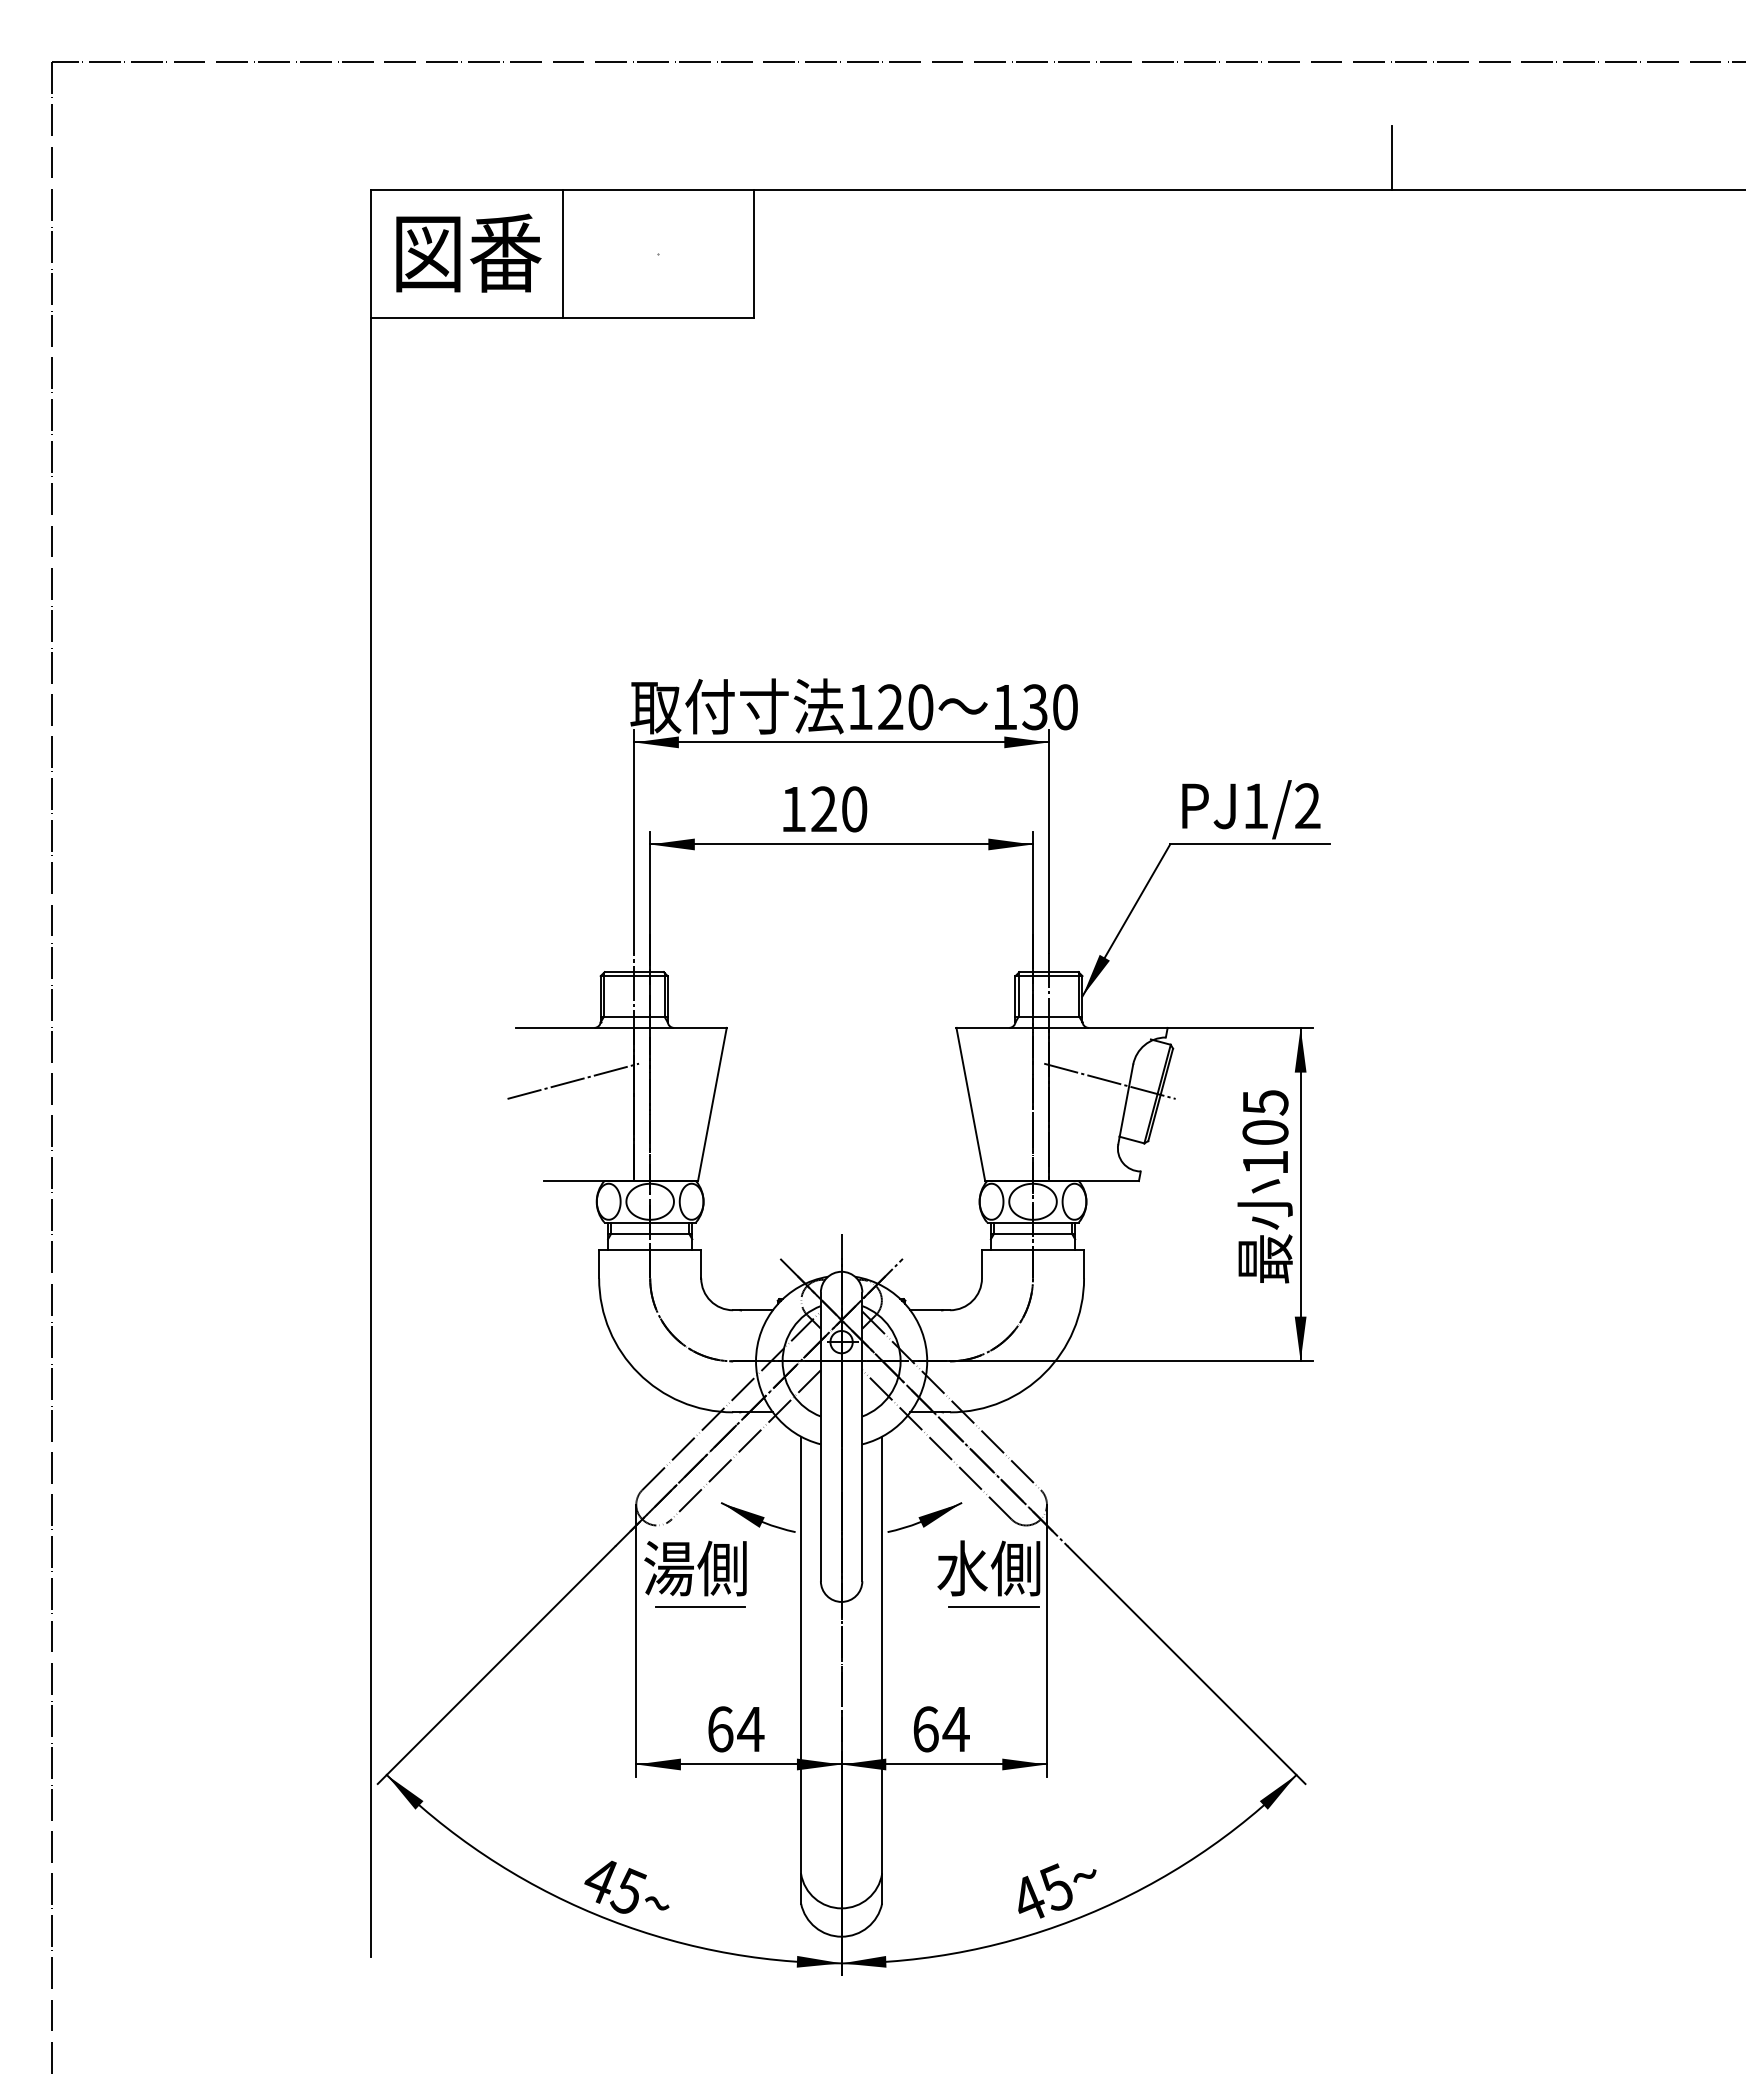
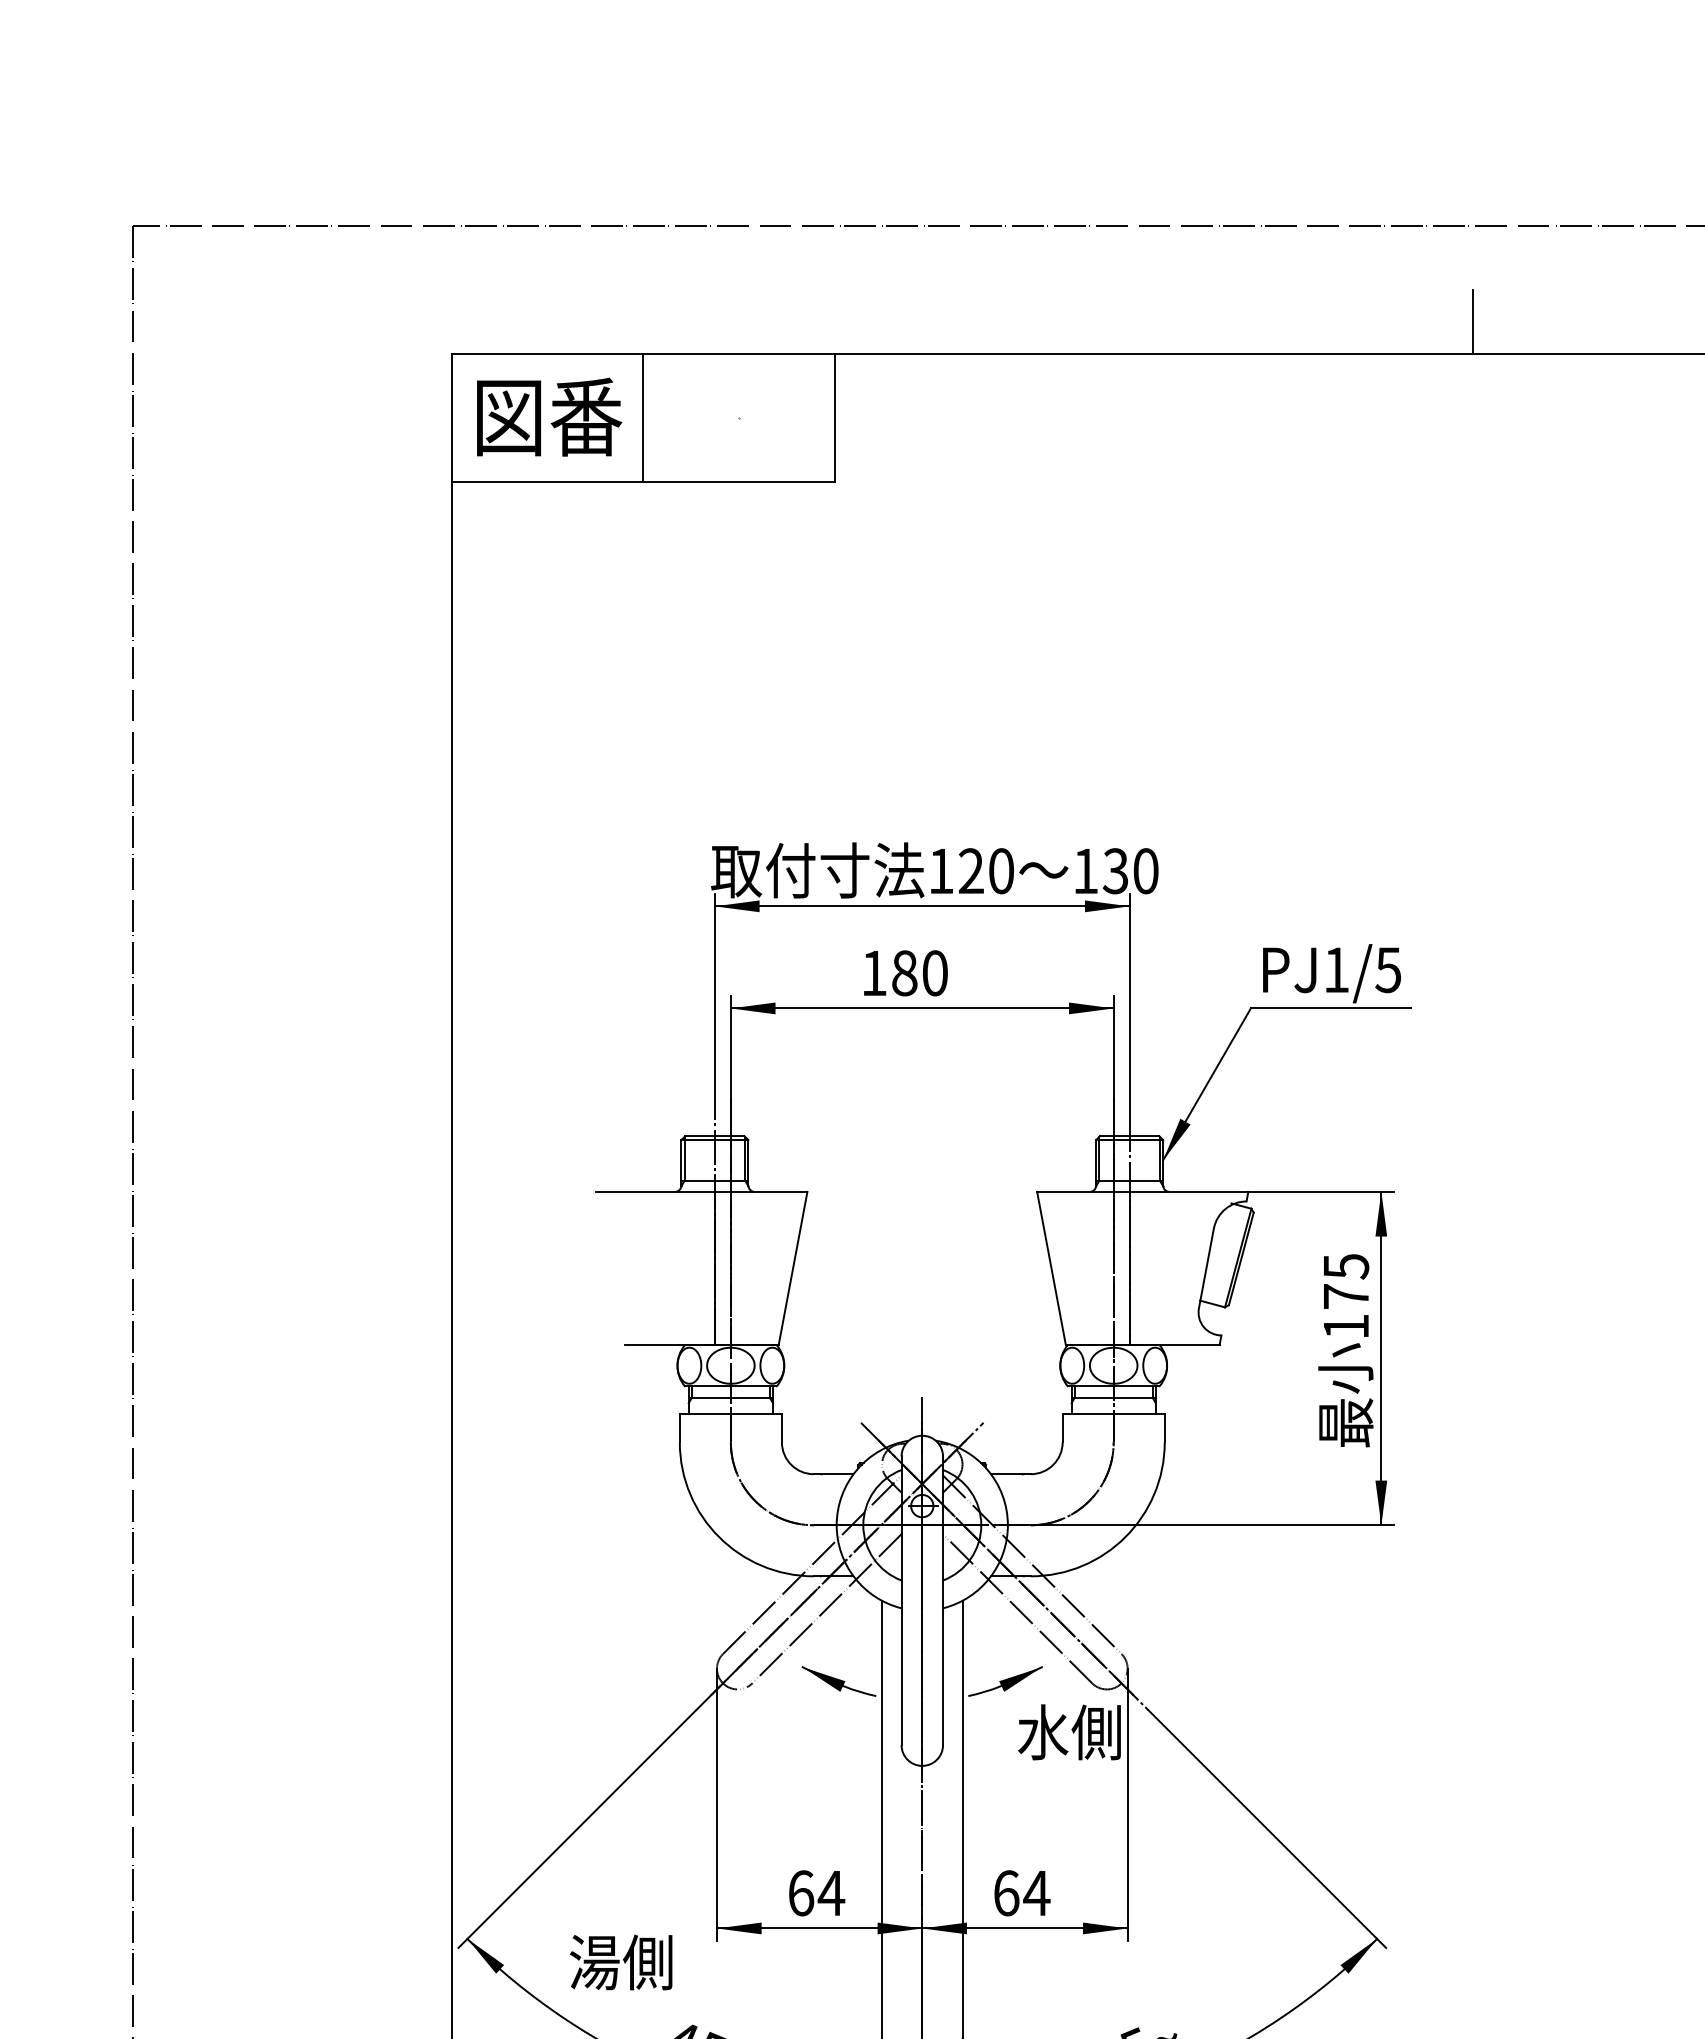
text: (1307, 806) -> (1388, 970), PJ1/2 -> PJ1/5
text: (823, 809) -> (904, 973), 120 -> 180
line: (573, 1080) -> (654, 1244), removed
line: (1109, 1080) -> (1190, 1244), removed
text: (1265, 1132) -> (1346, 1296), 105 -> 175
text: (695, 1568) -> (621, 1962), moved
line: (700, 1607) -> (781, 1771), removed
line: (993, 1607) -> (1074, 1771), removed

